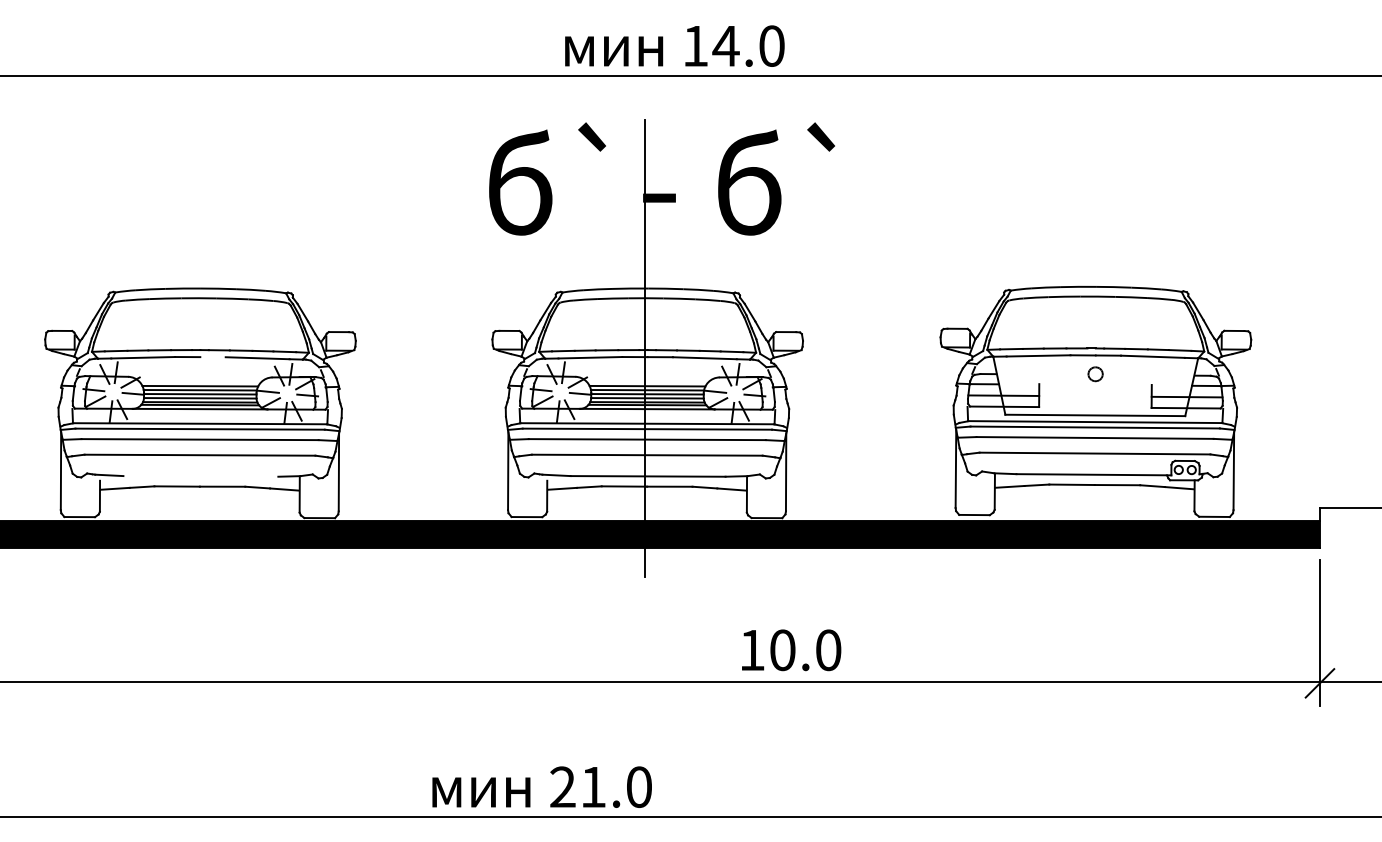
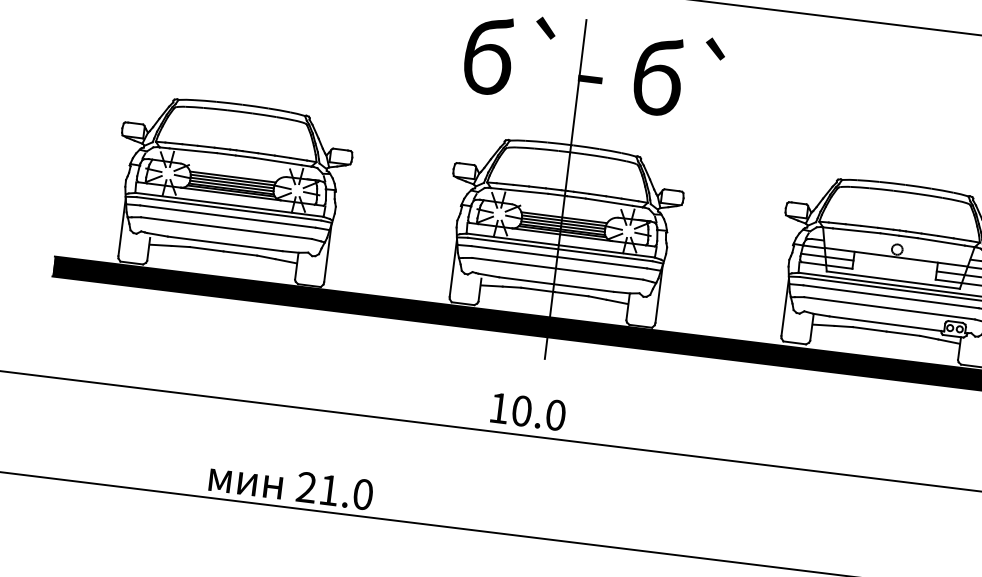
line: (212, 357) -> (244, 156), added
line: (1095, 384) -> (896, 257), added
line: (200, 476) -> (224, 243), added
text: (791, 650) -> (528, 412), moved
text: (541, 786) -> (290, 485), moved

